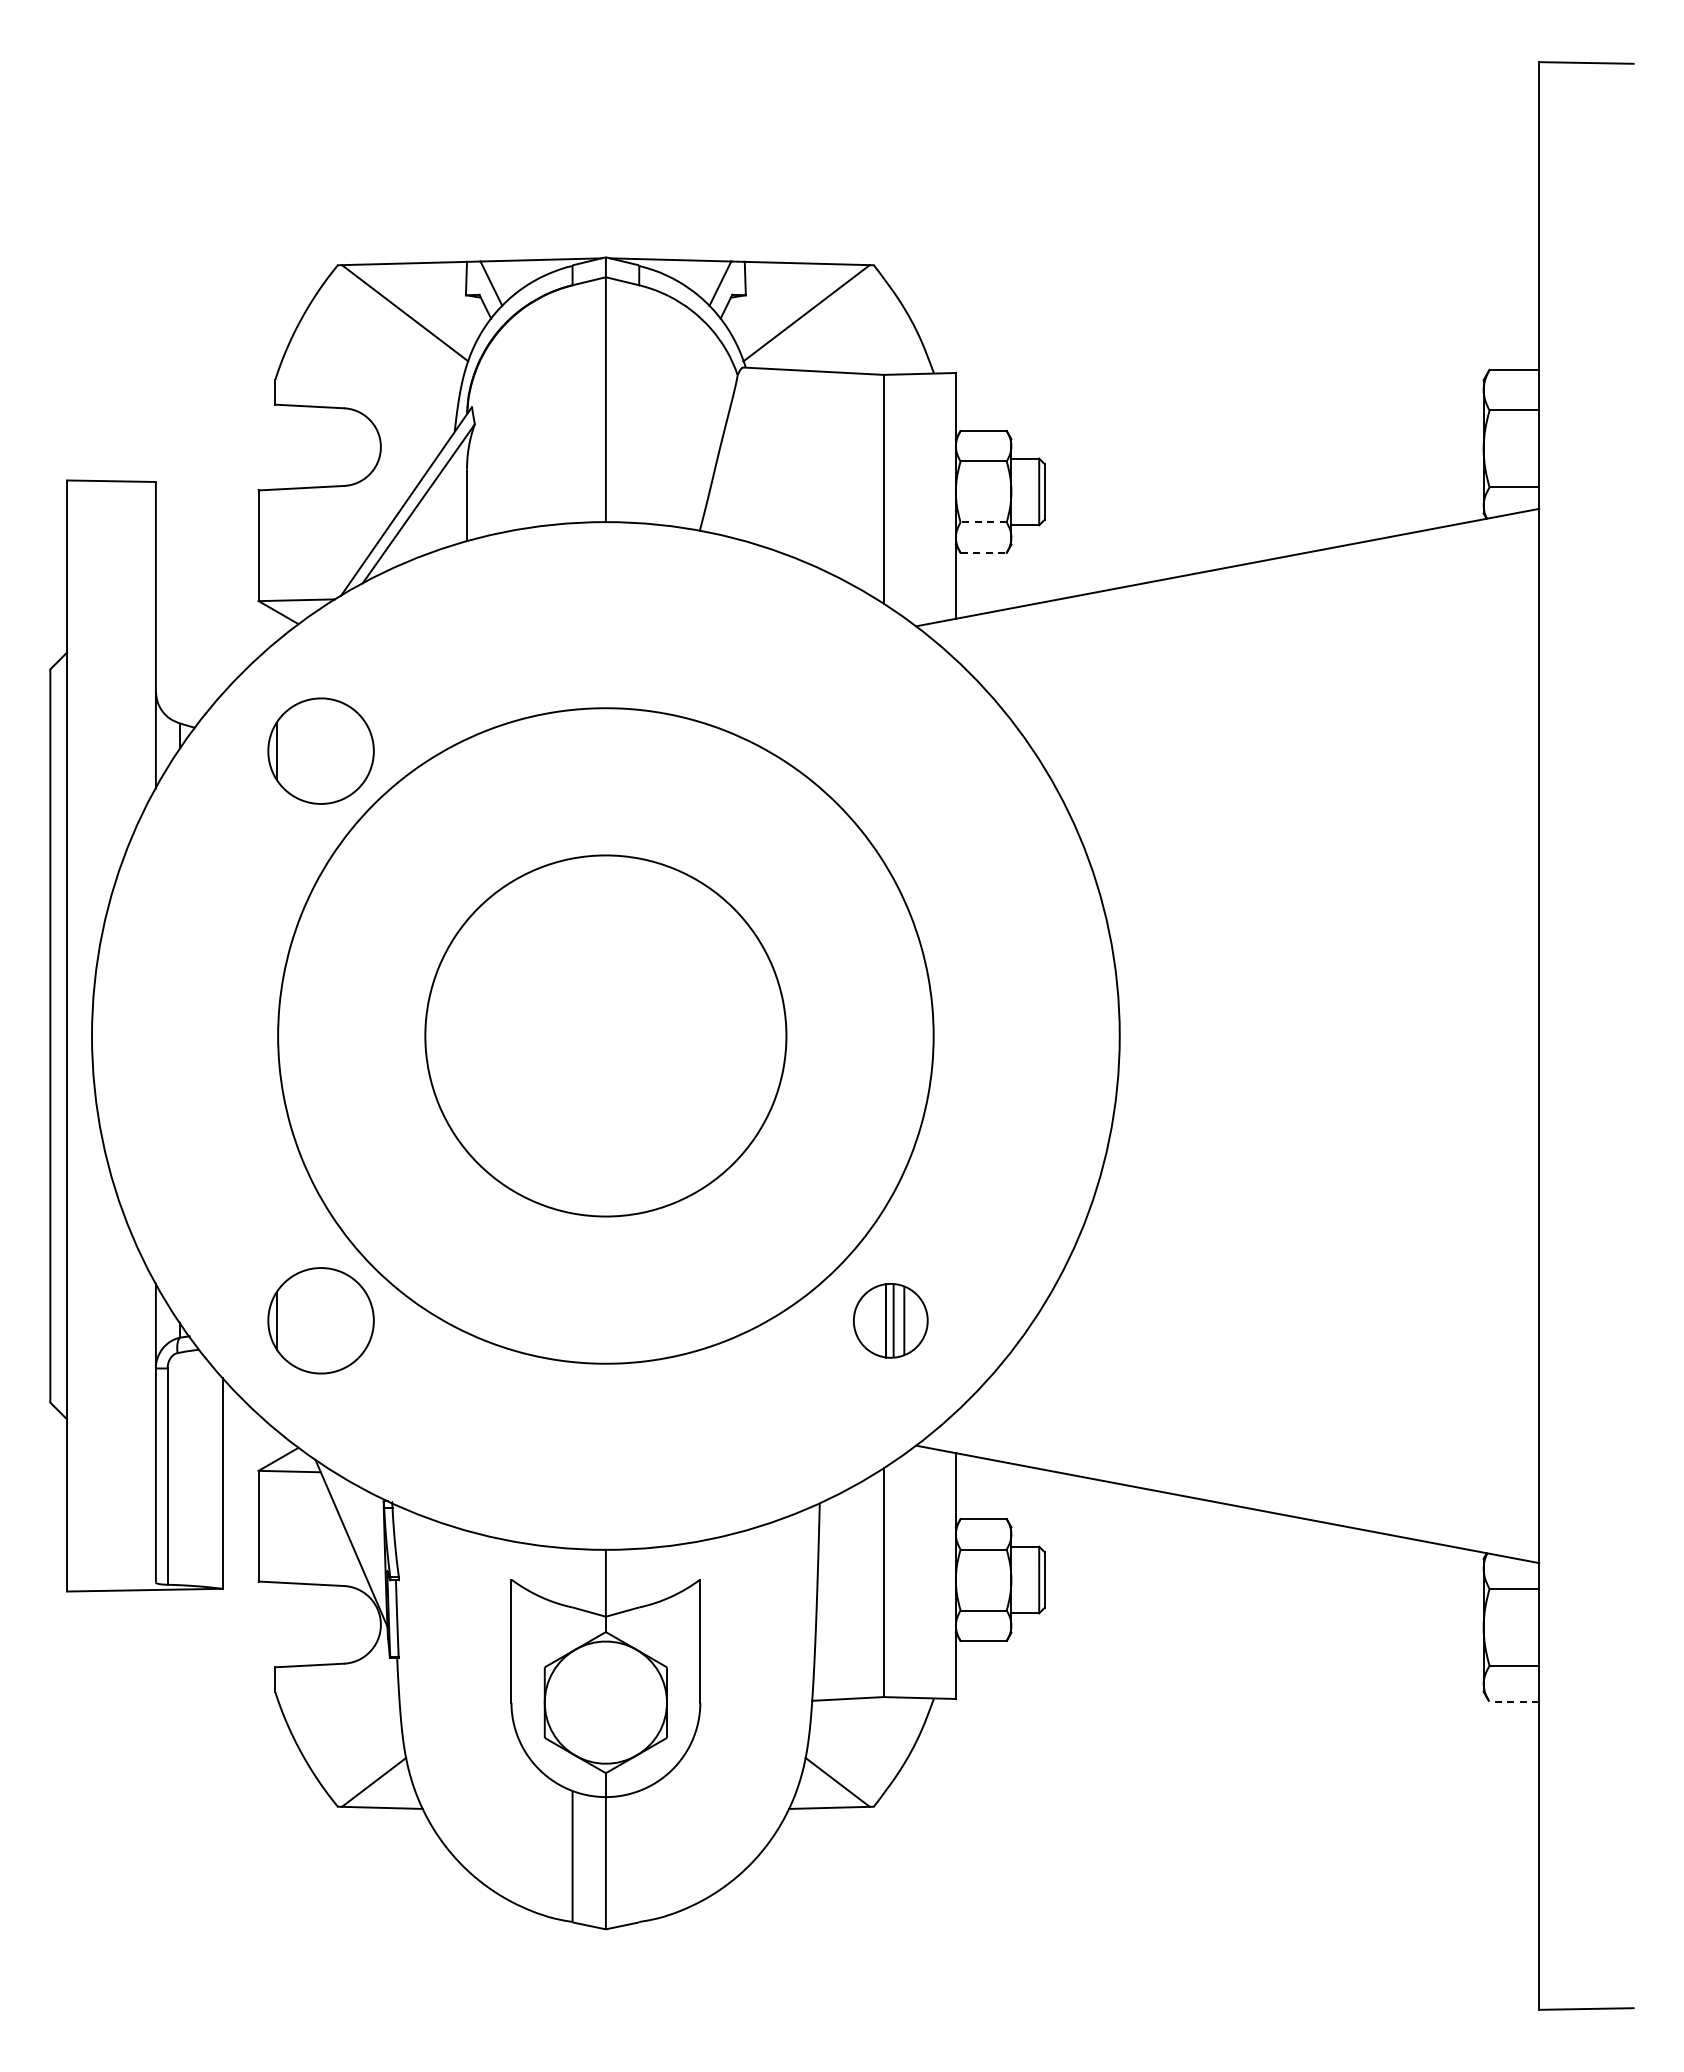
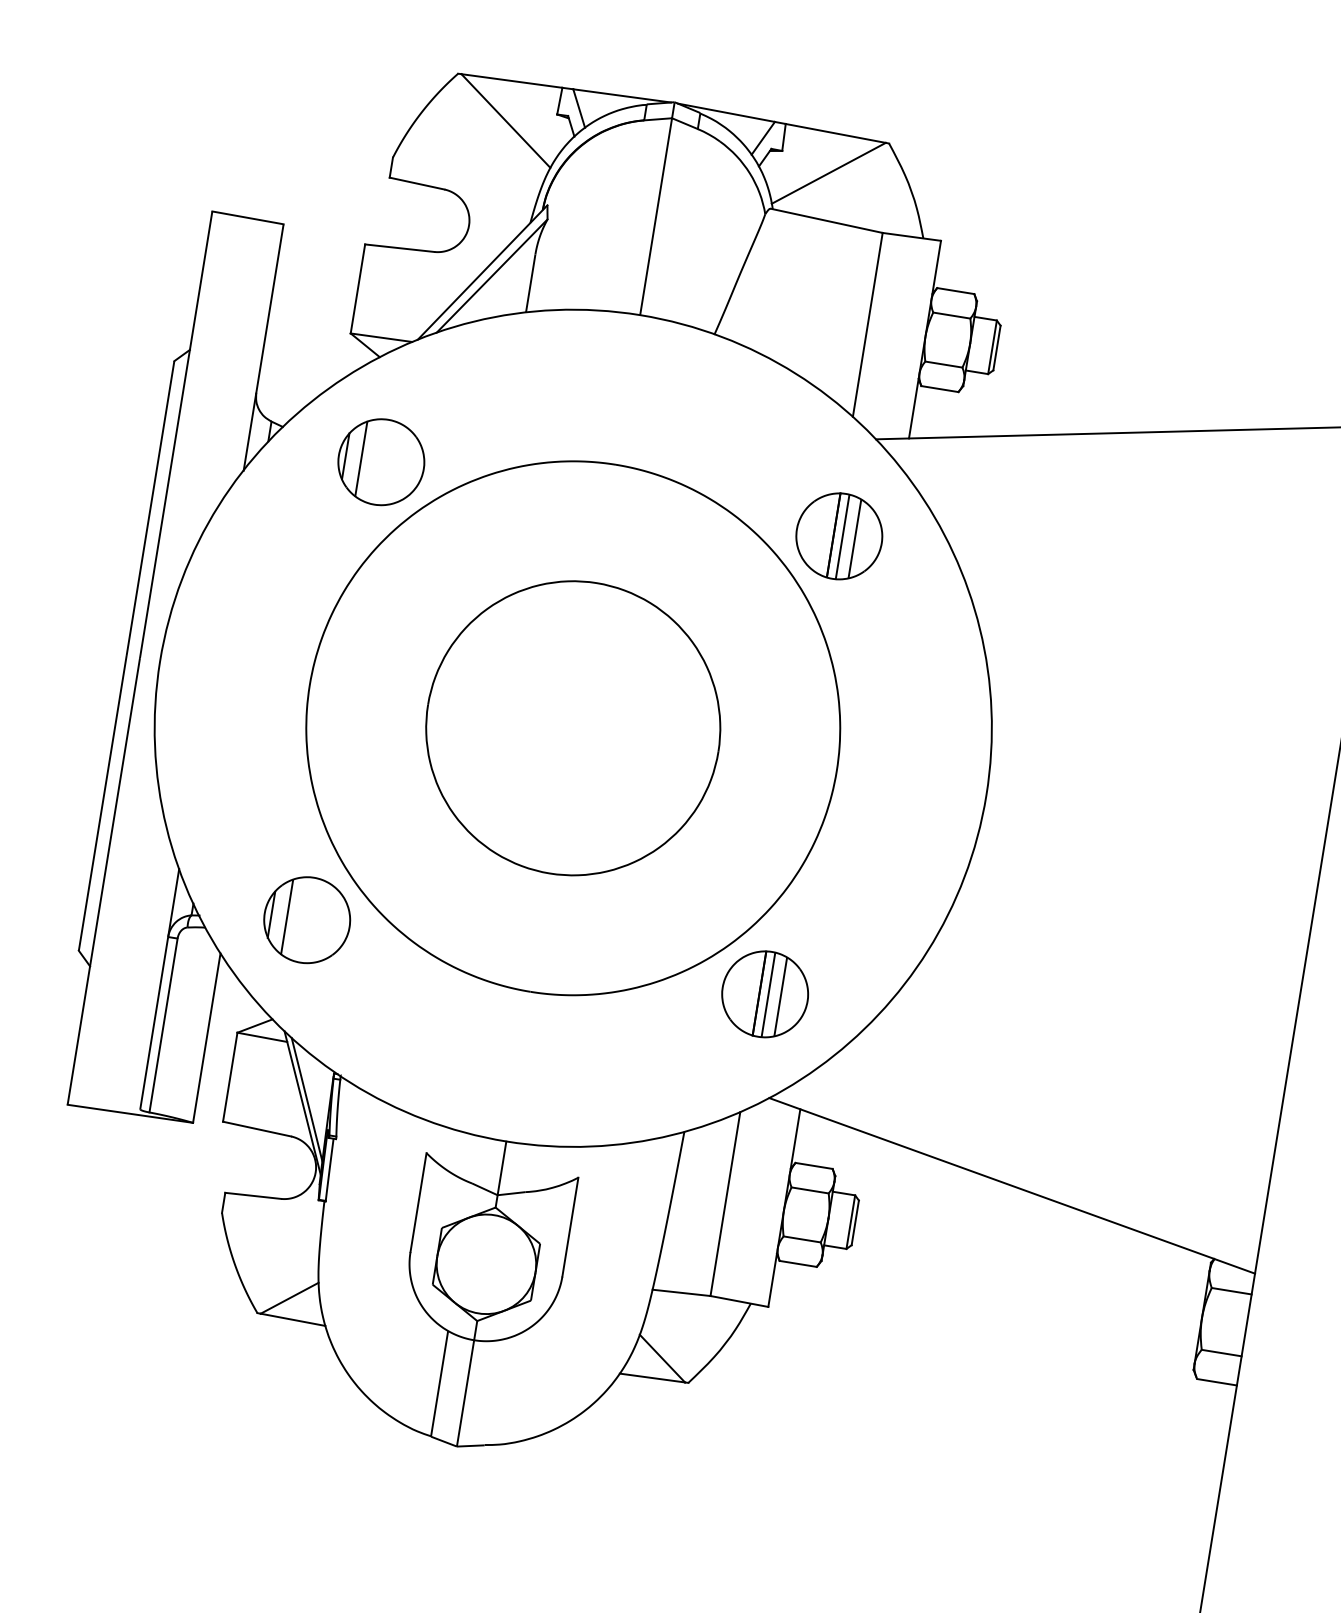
line: (983, 522) -> (943, 364), dashed -> solid
line: (984, 552) -> (940, 388), dashed -> solid
line: (296, 750) -> (361, 458), added
part: (890, 750) -> (839, 535), added
line: (296, 1320) -> (287, 916), added
part: (890, 1320) -> (765, 994), size x1.43
line: (355, 1538) -> (306, 1099), added
line: (1514, 1702) -> (1217, 1382), dashed -> solid

